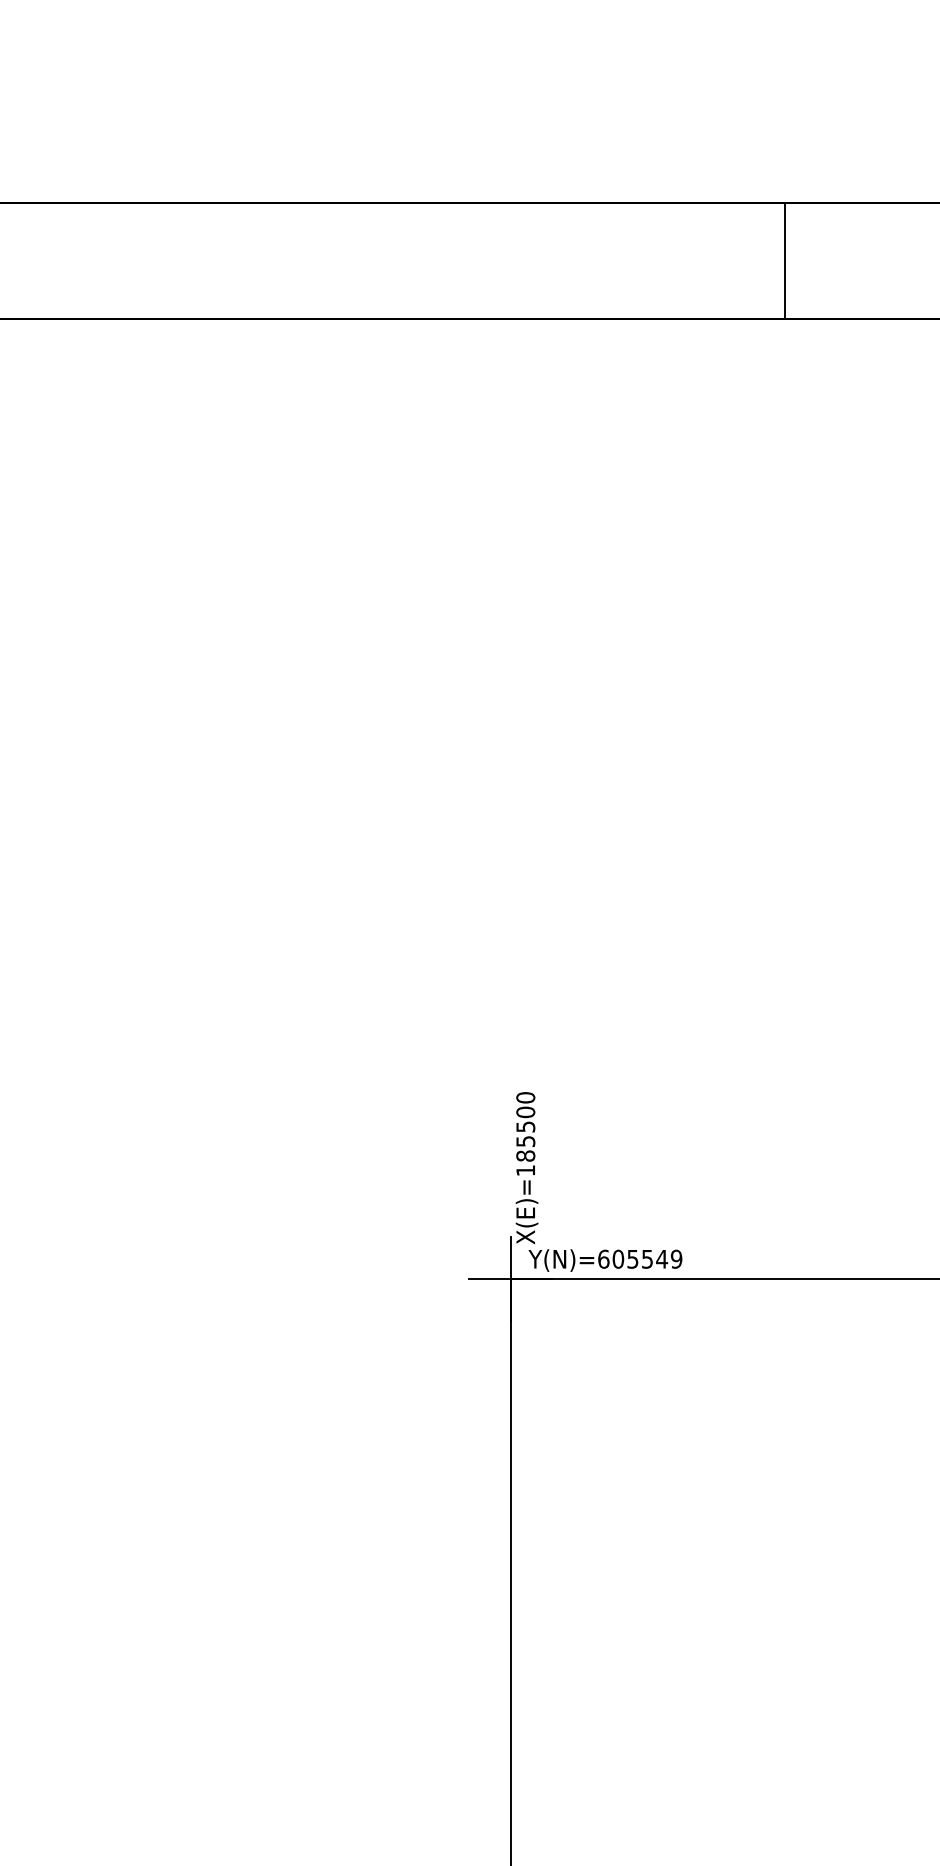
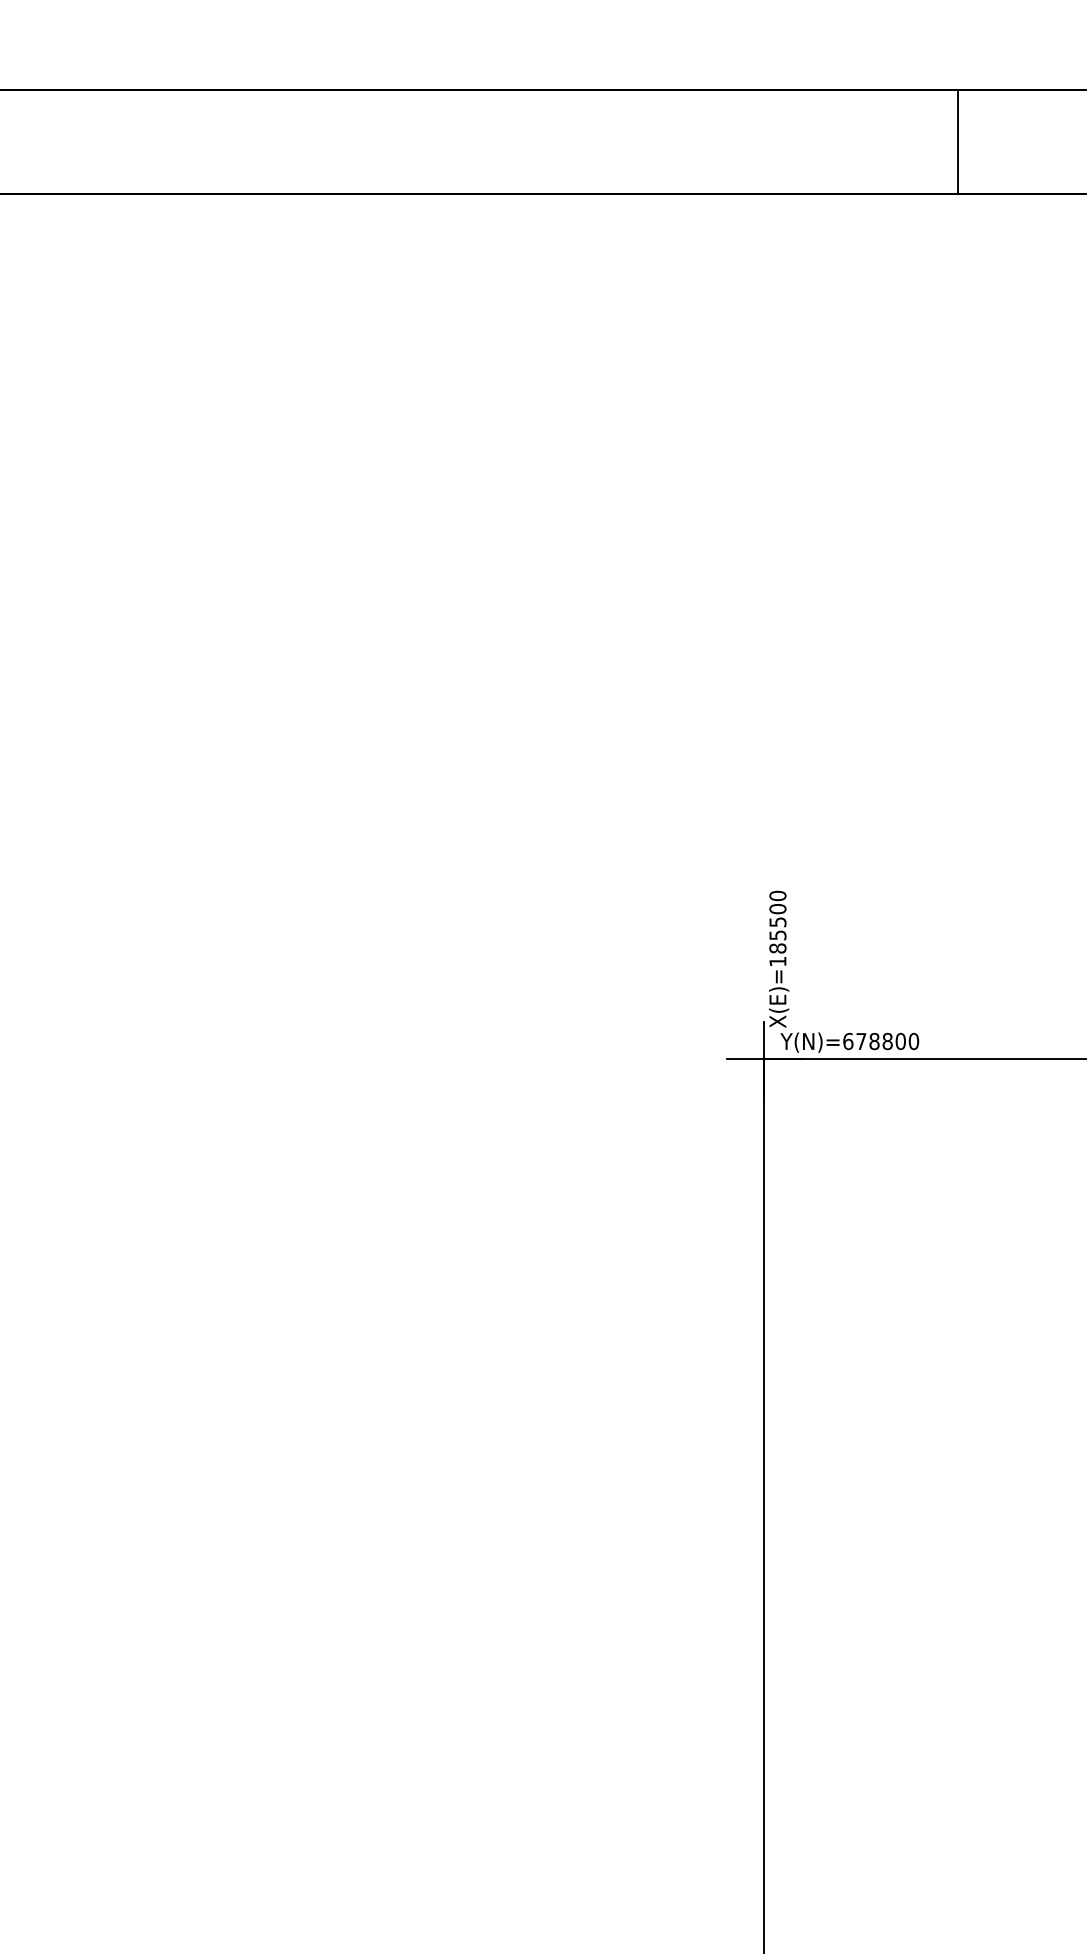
line: (784, 260) -> (957, 141), moved
text: (647, 1259) -> (887, 1041), Y(N)=605549 -> Y(N)=678800

